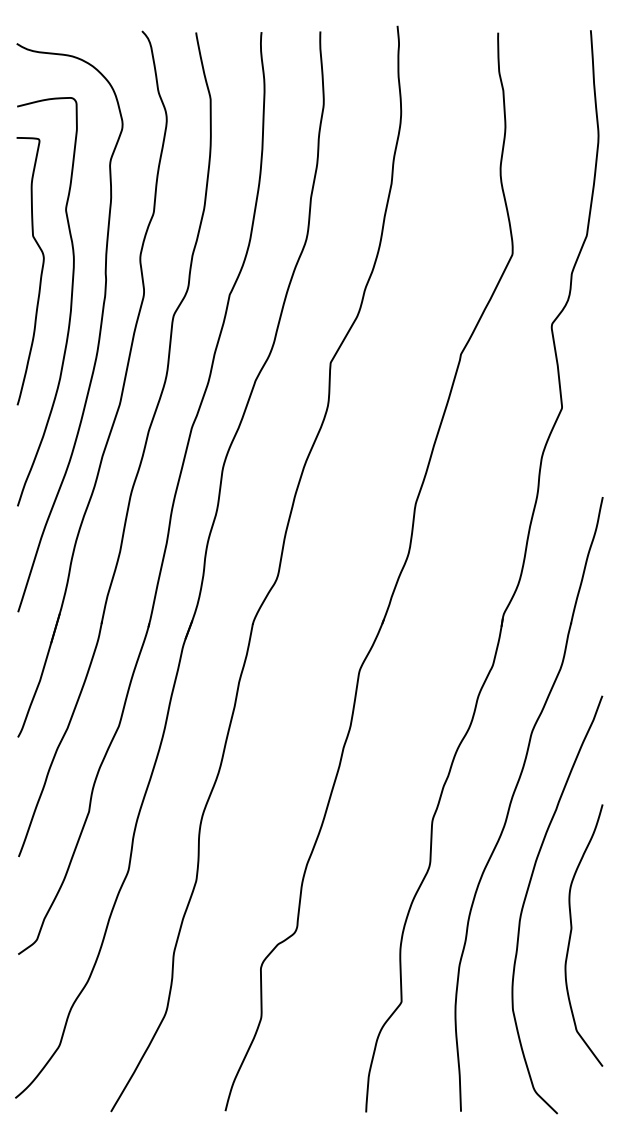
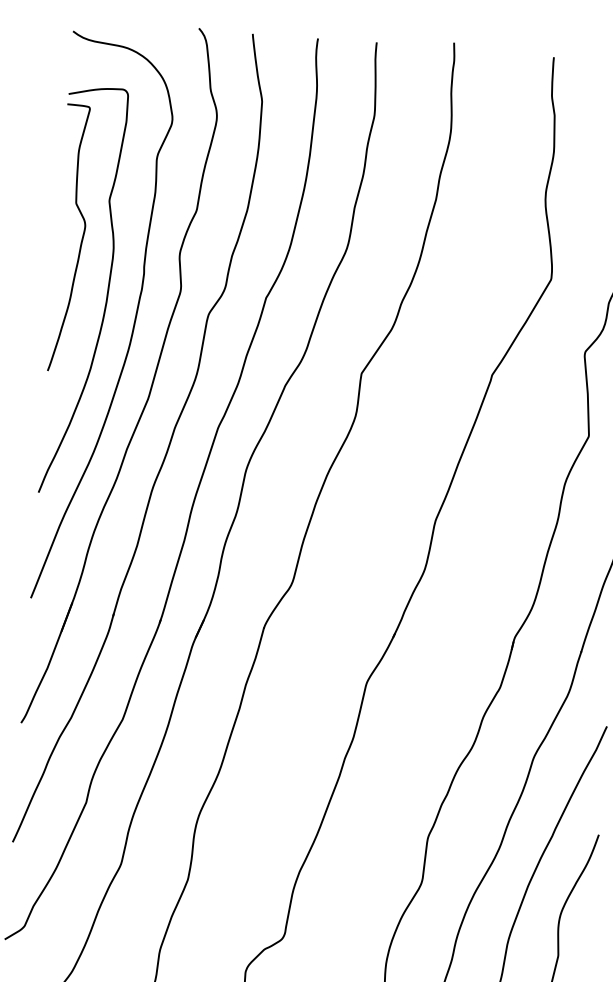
curve: (40, 273) -> (80, 241), moved

